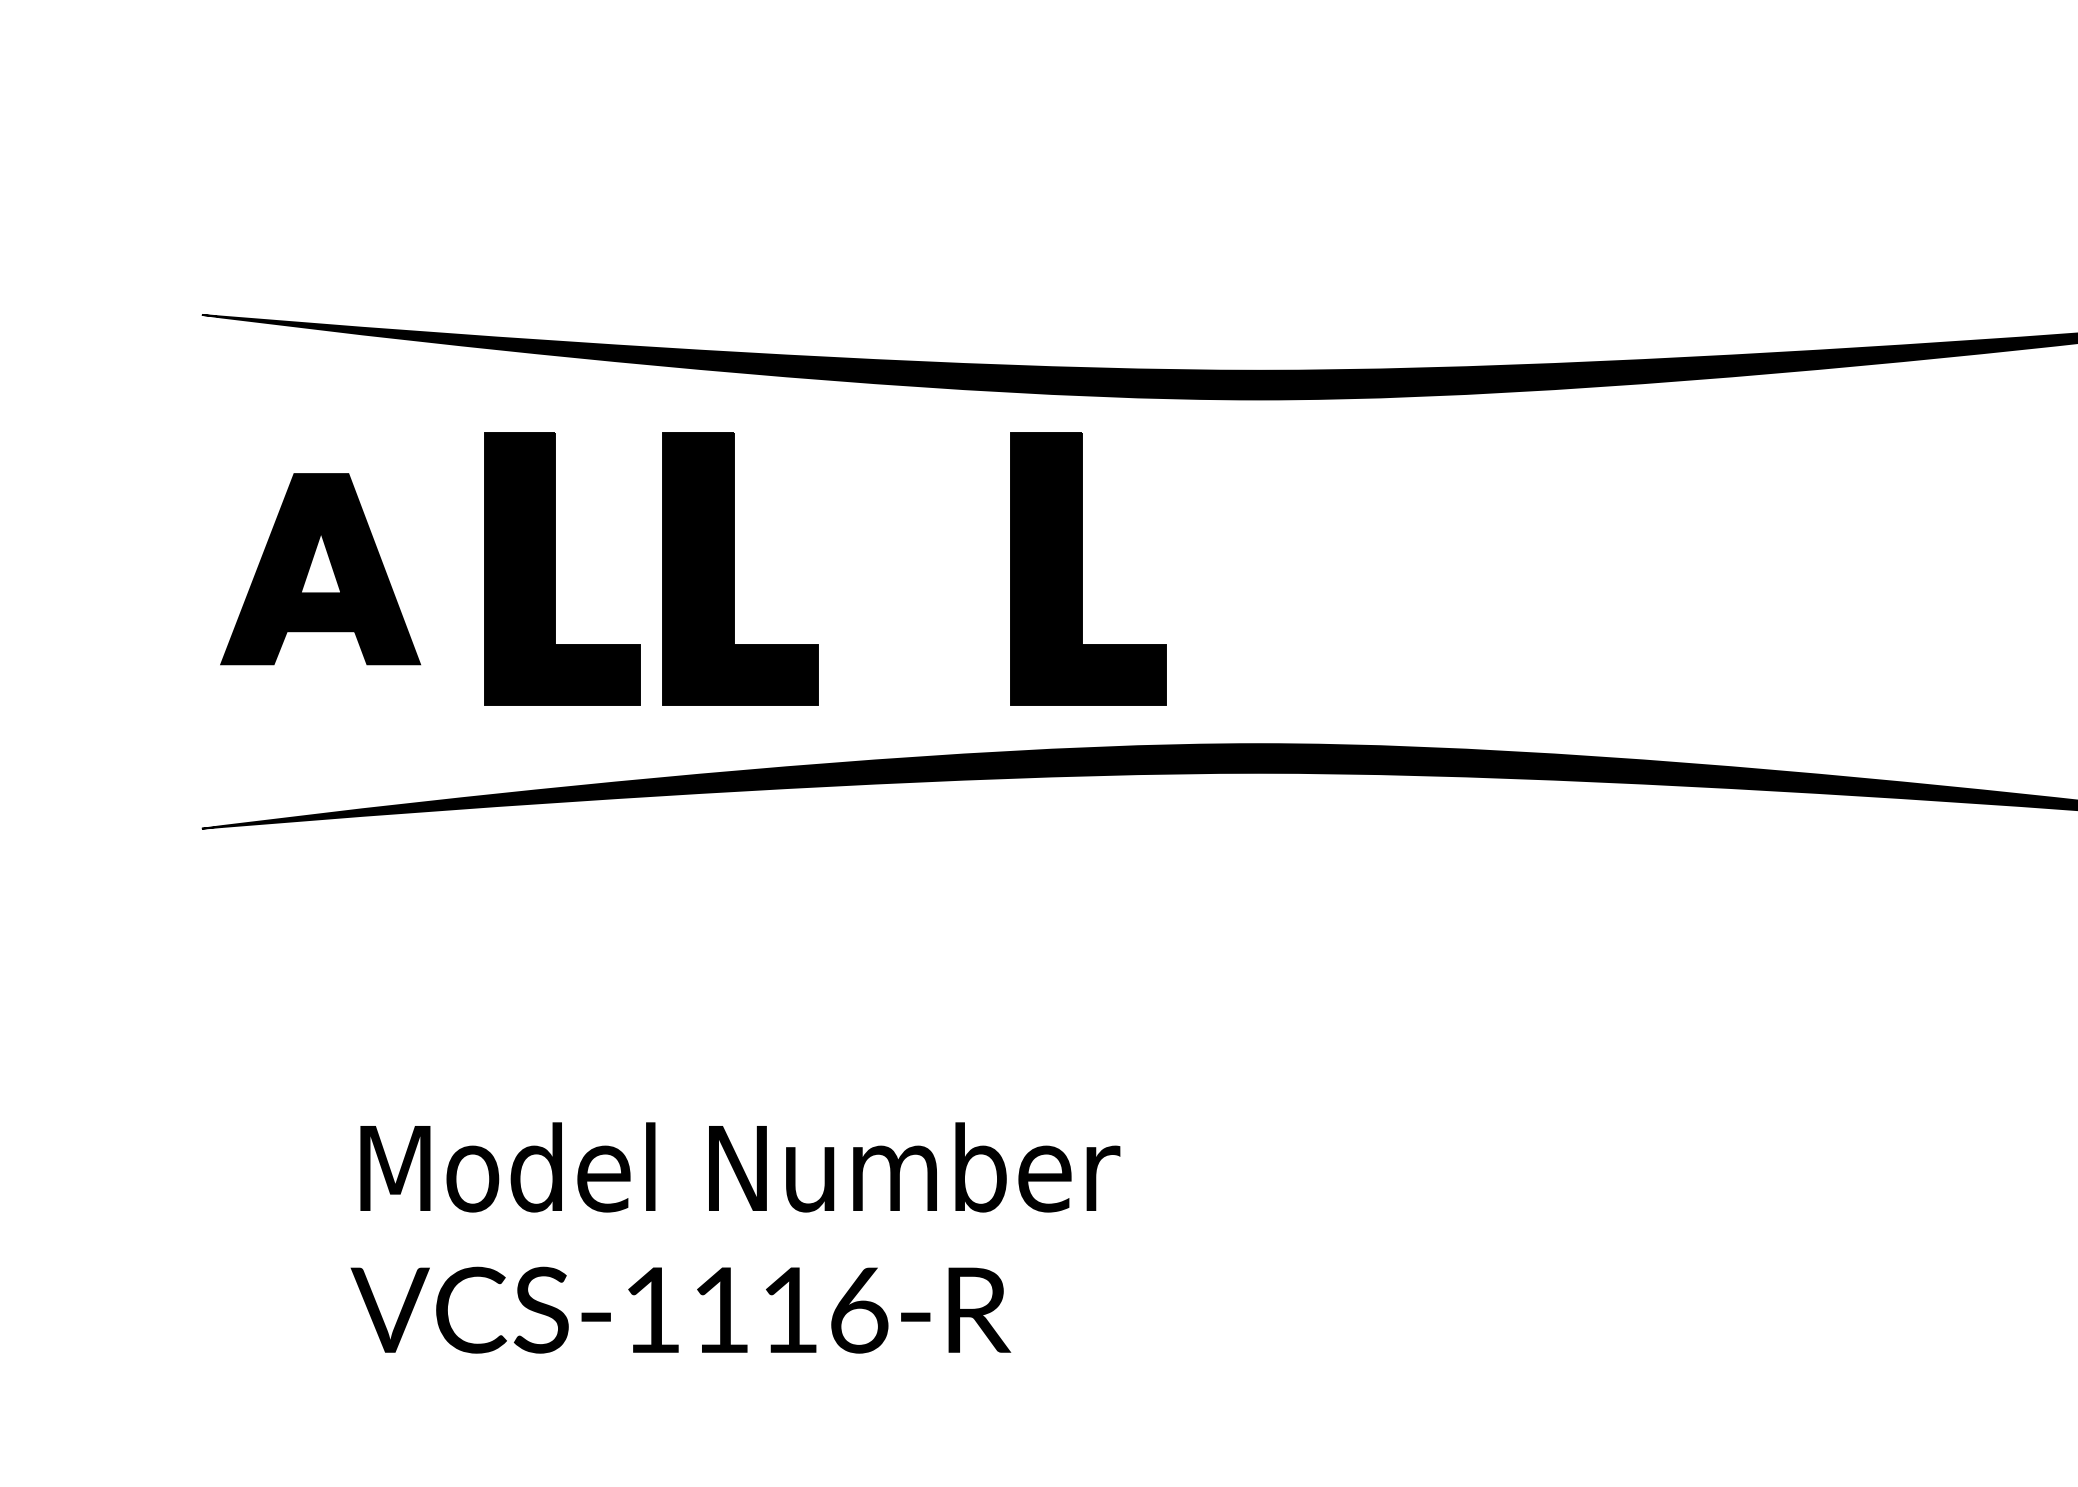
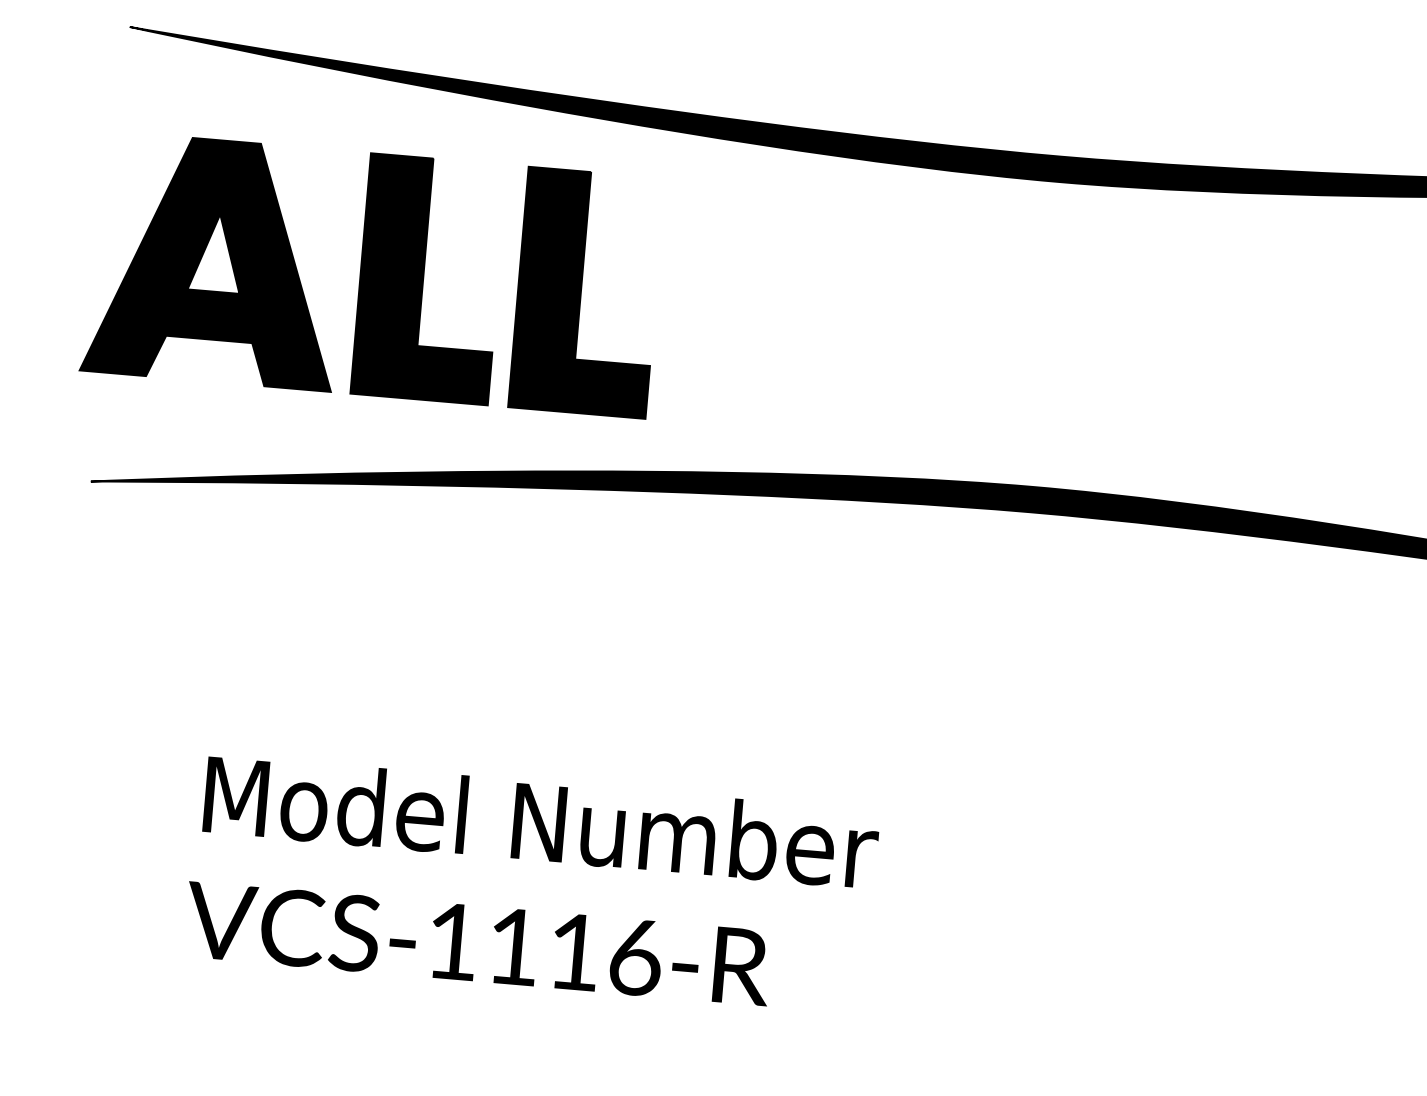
part: (320, 568) -> (215, 260), size x1.43
part: (1088, 568) -> (894, 318), removed

